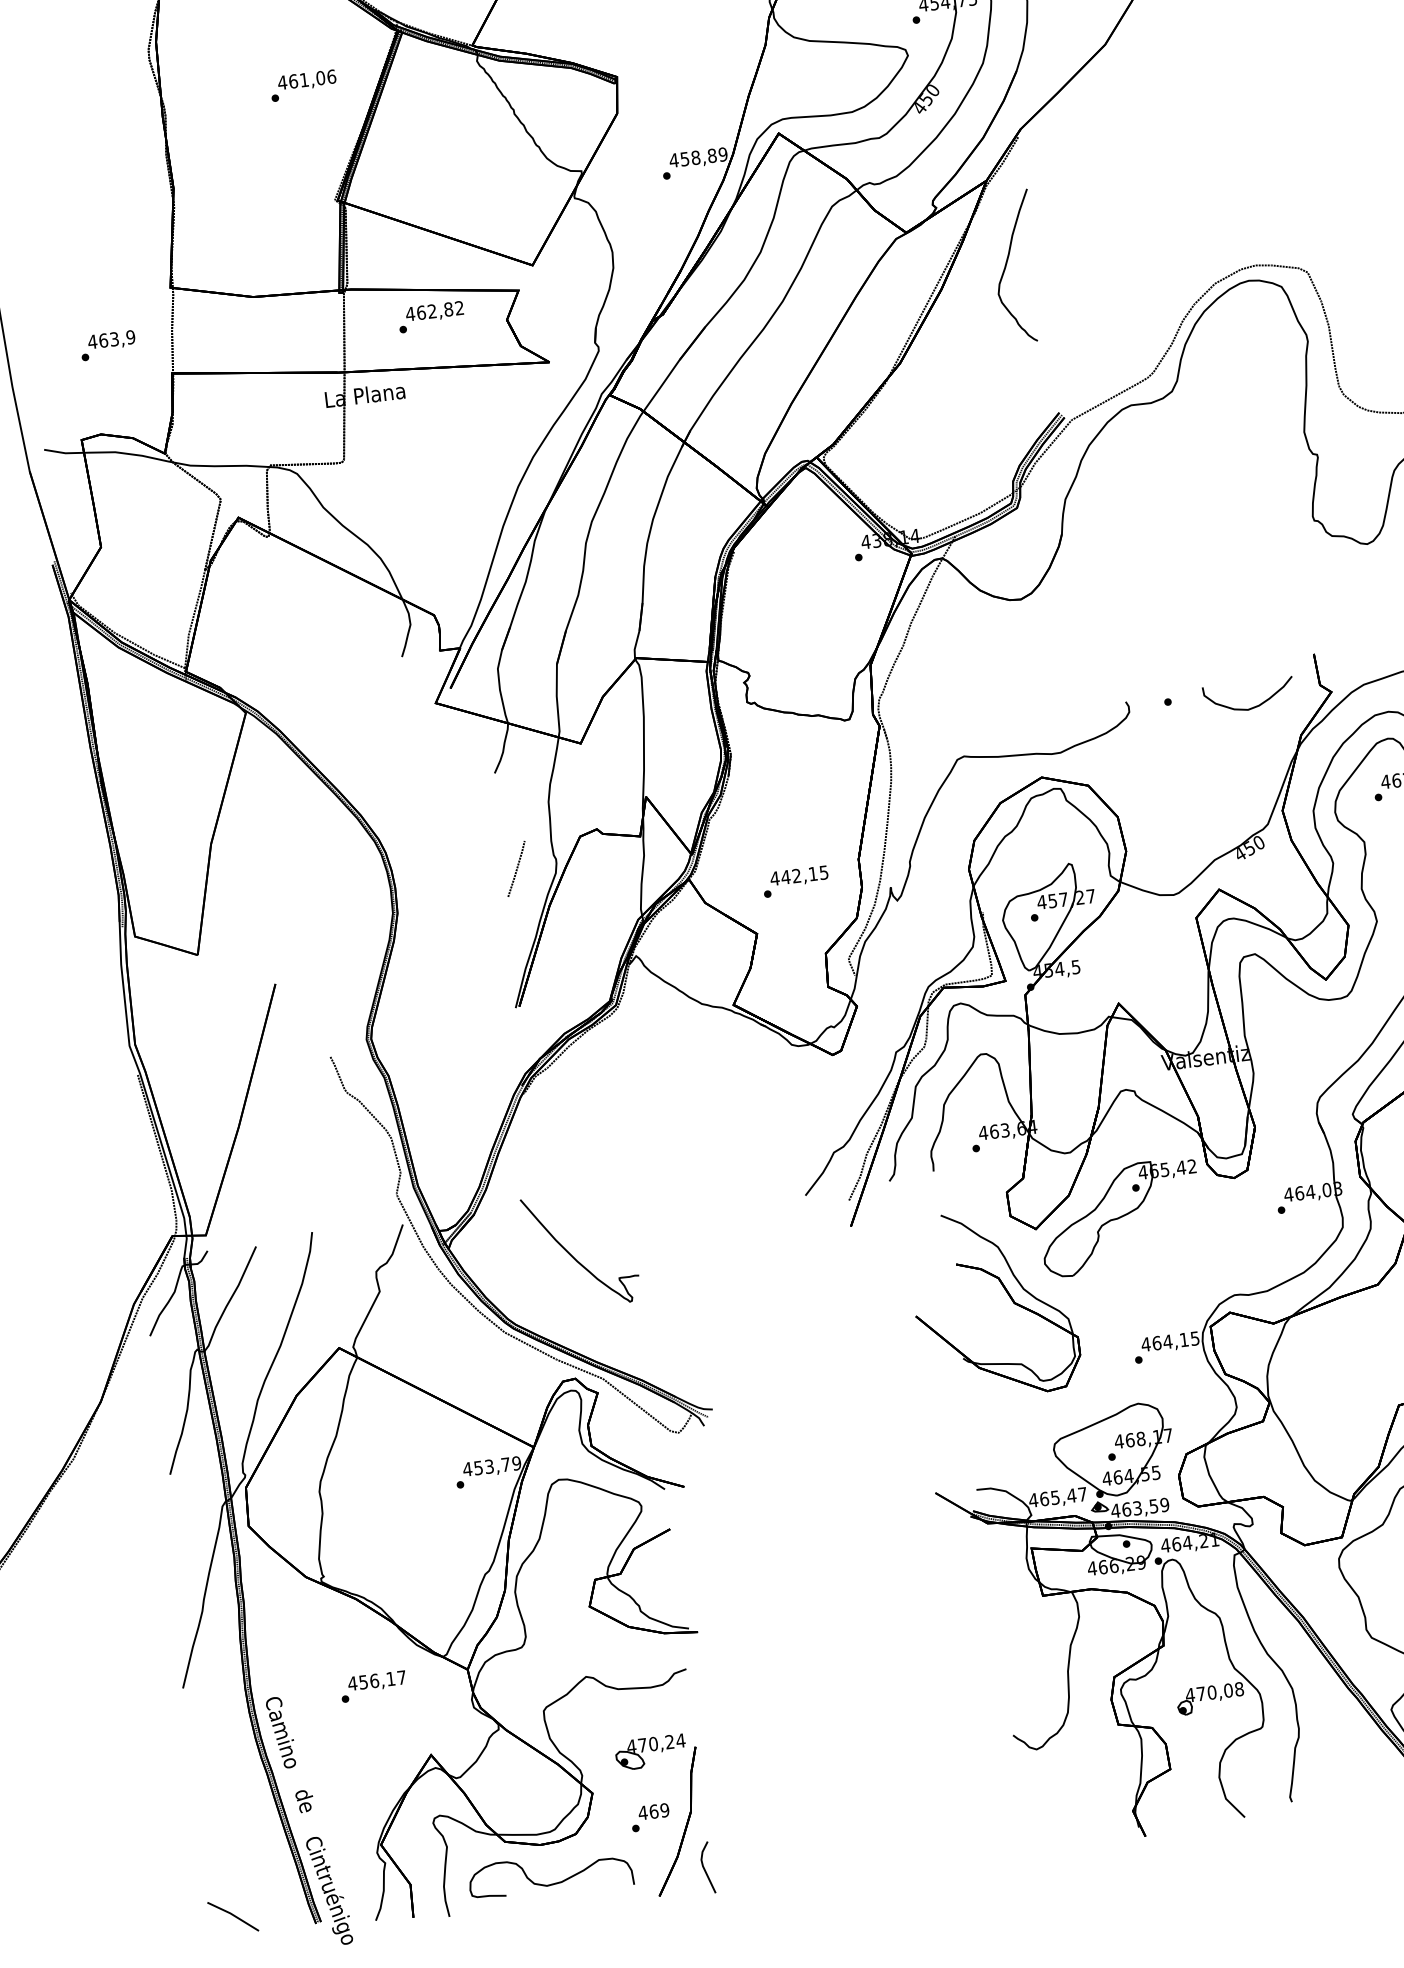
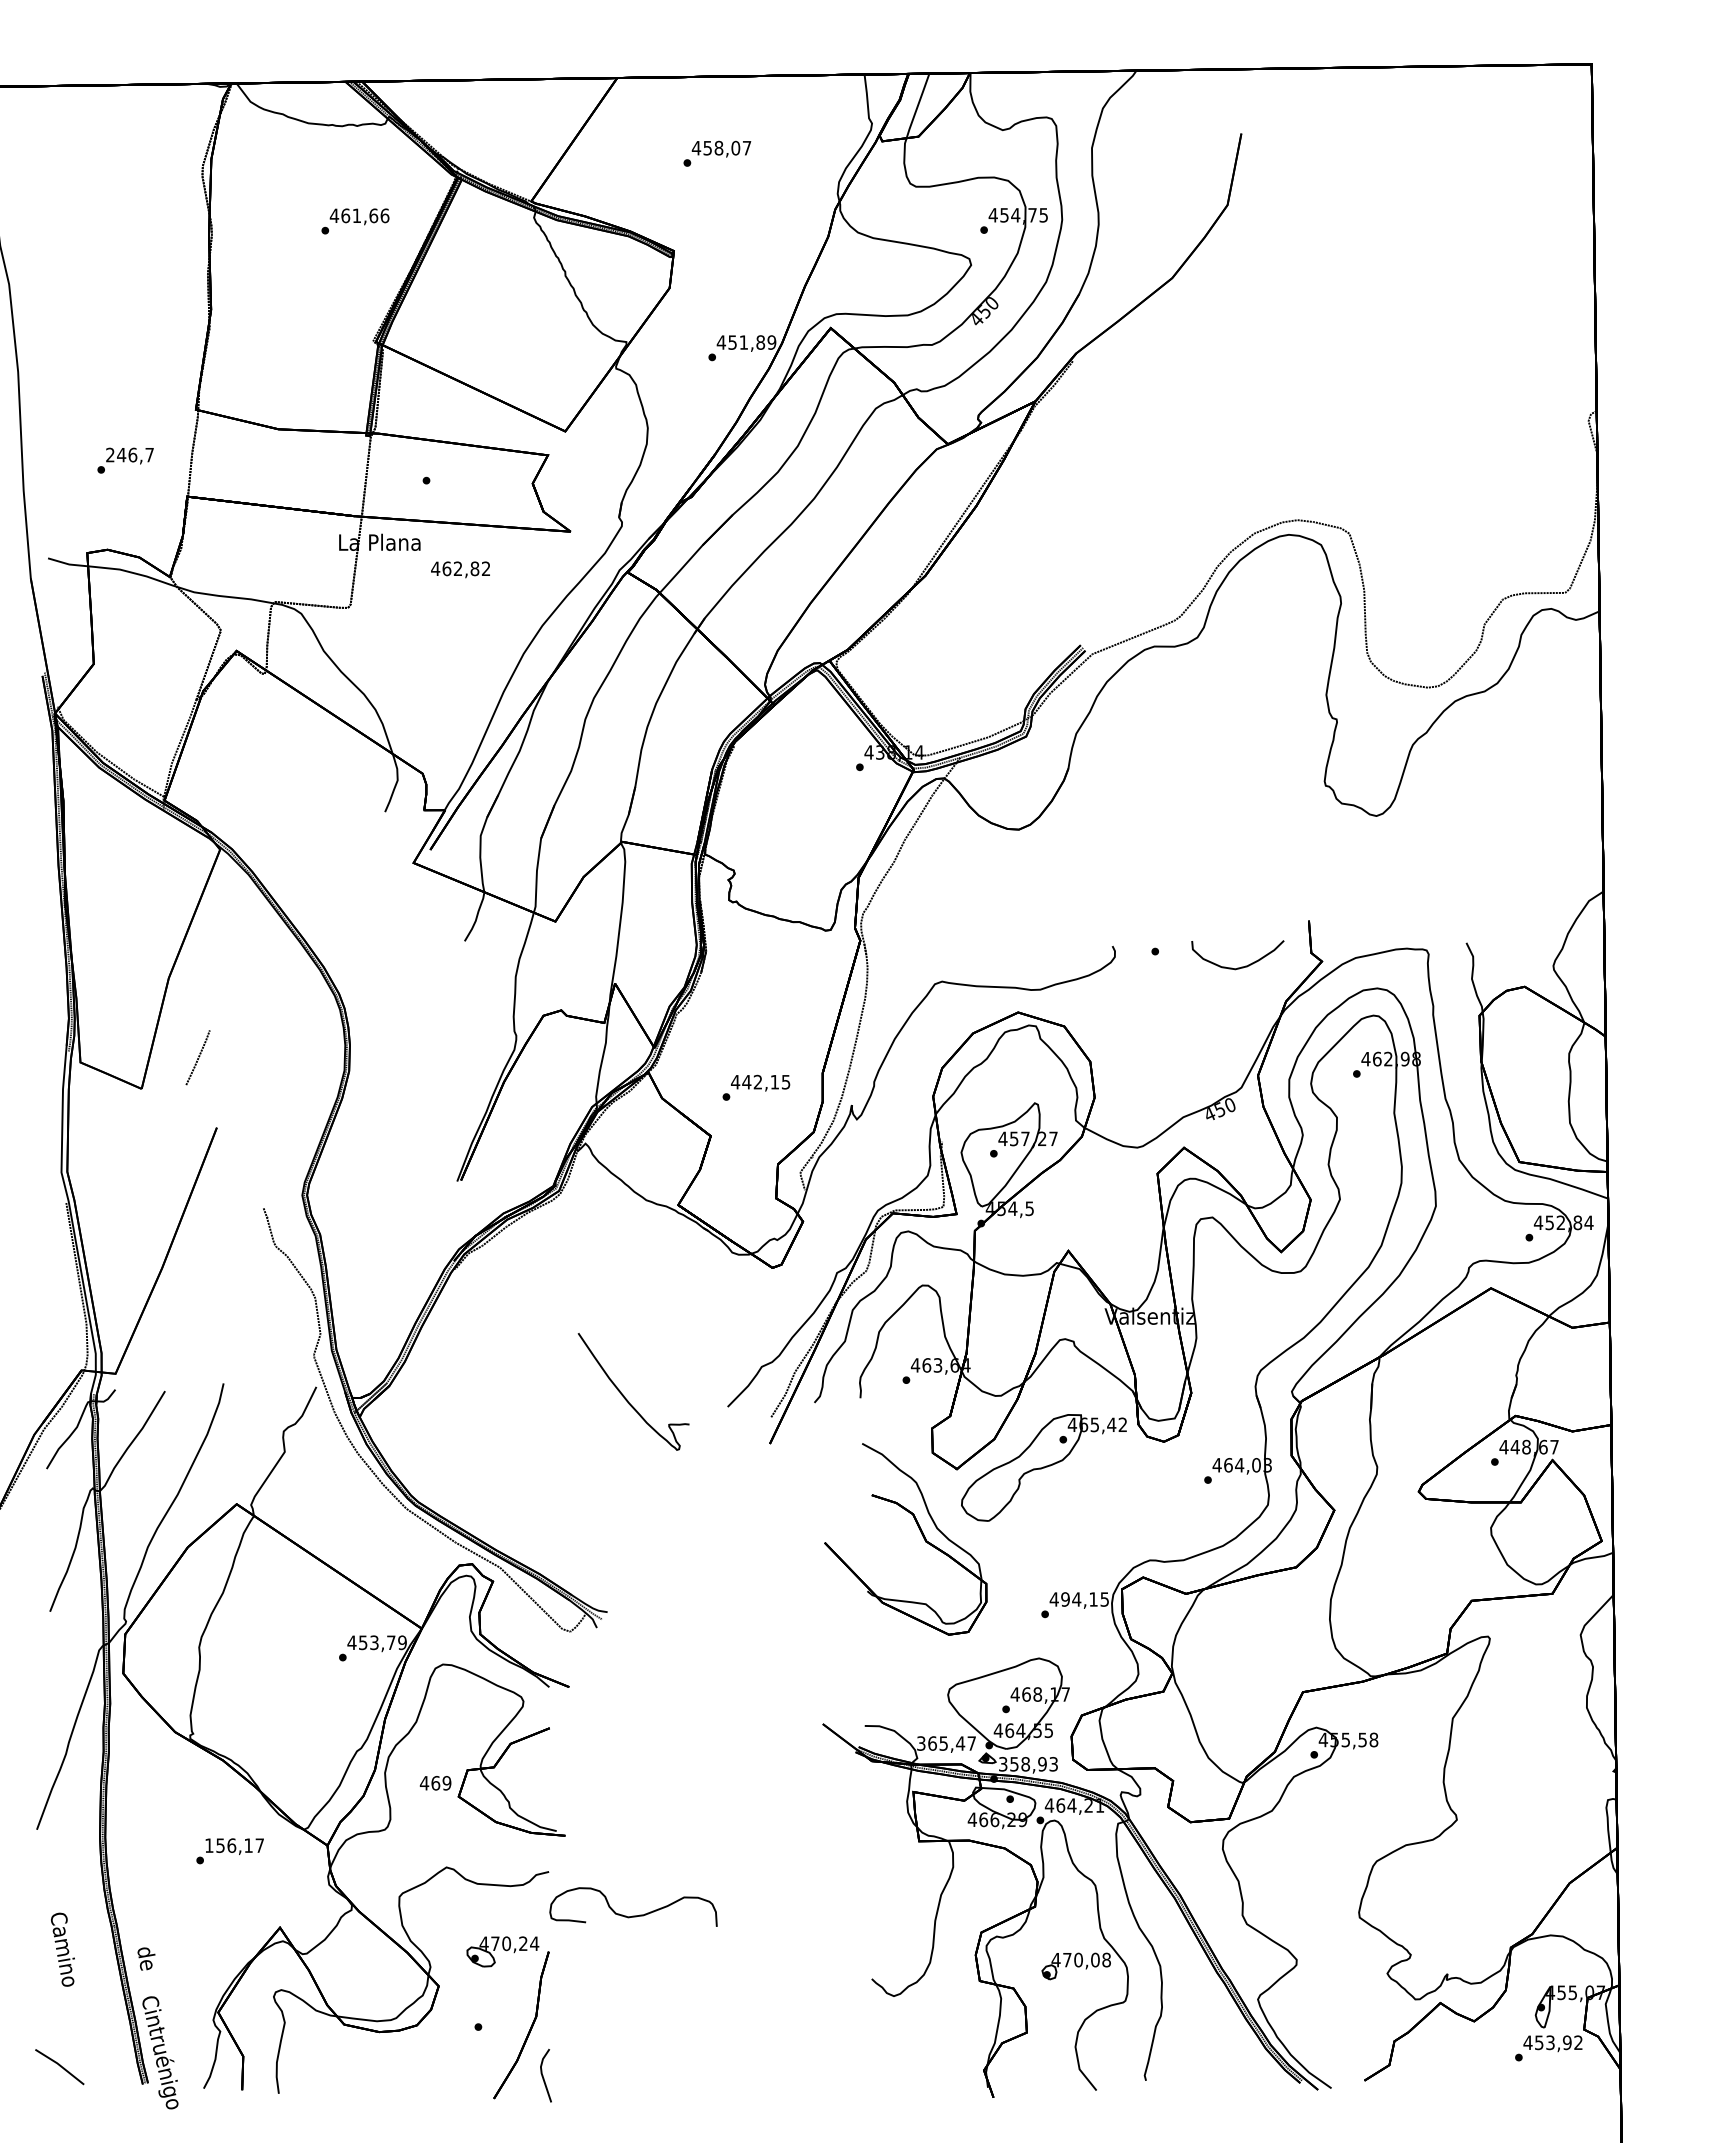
text: (320, 77) -> (373, 215), 461,06 -> 461,66
text: (695, 157) -> (743, 342), 458,89 -> 451,89
curve: (1006, 266) -> (1045, 490), removed
text: (434, 311) -> (460, 569), moved
text: (111, 339) -> (129, 454), 463,9 -> 246,7
line: (516, 869) -> (197, 1058), moved
part: (572, 1254) -> (624, 1395), moved
text: (1156, 1343) -> (1065, 1599), 464,15 -> 494,15
text: (1032, 1500) -> (920, 1743), 465,47 -> 365,47
text: (1140, 1508) -> (1028, 1764), 463,59 -> 358,93
text: (351, 1683) -> (208, 1845), 456,17 -> 156,17
text: (280, 1732) -> (62, 1949), moved
text: (653, 1811) -> (435, 1783), moved
curve: (551, 1883) -> (633, 1915), moved

